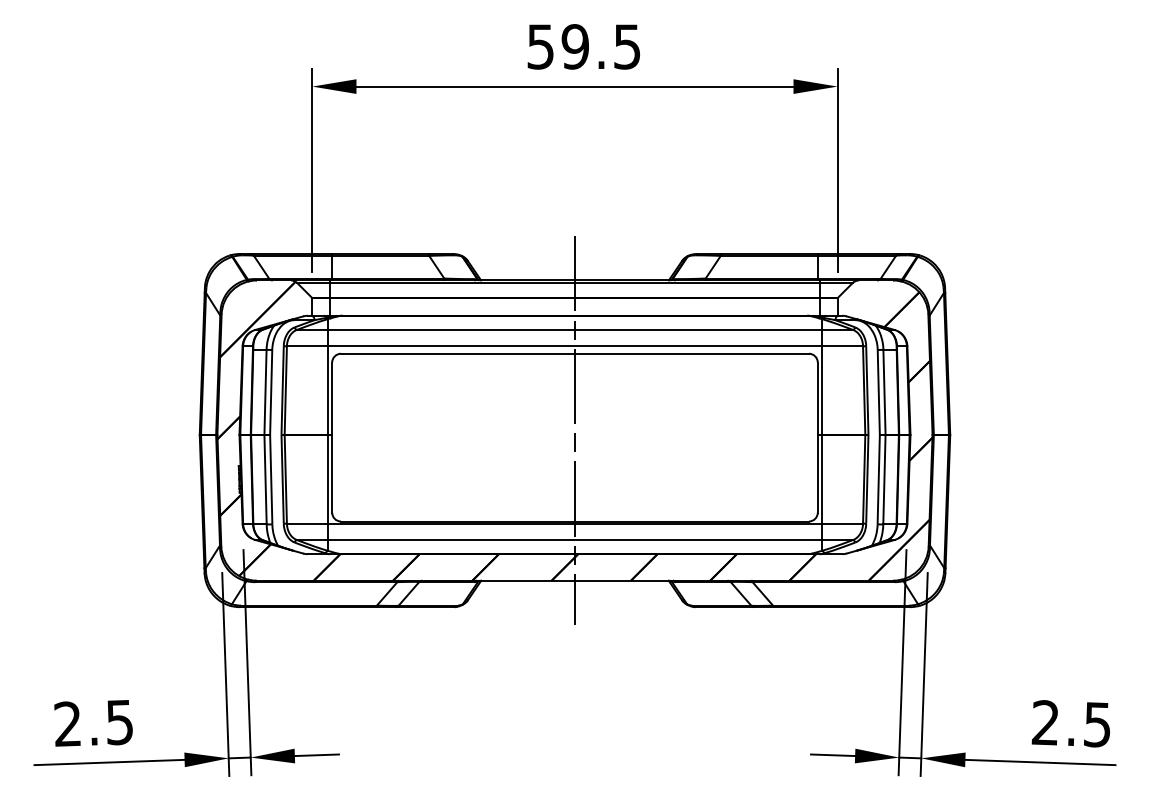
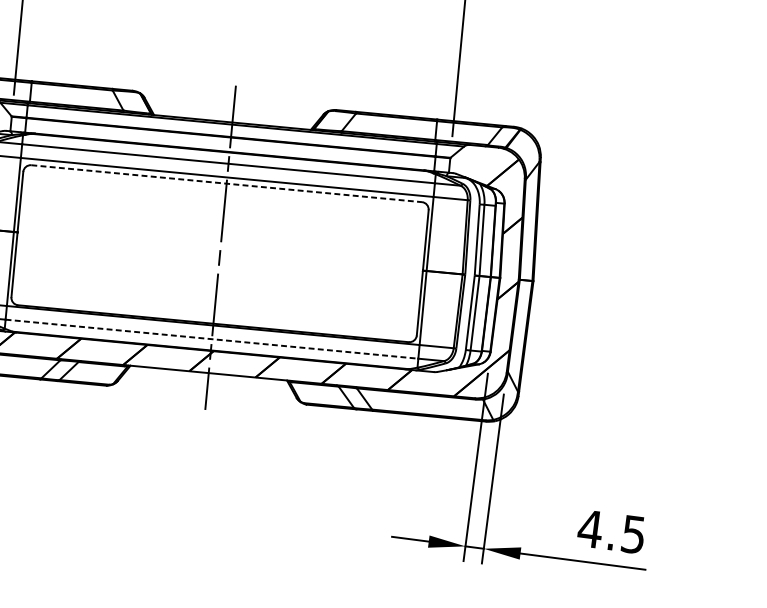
line: (574, 353) -> (226, 183), solid -> dashed
line: (575, 540) -> (212, 339), solid -> dashed
text: (1044, 722) -> (589, 528), 2.5 -> 4.5

